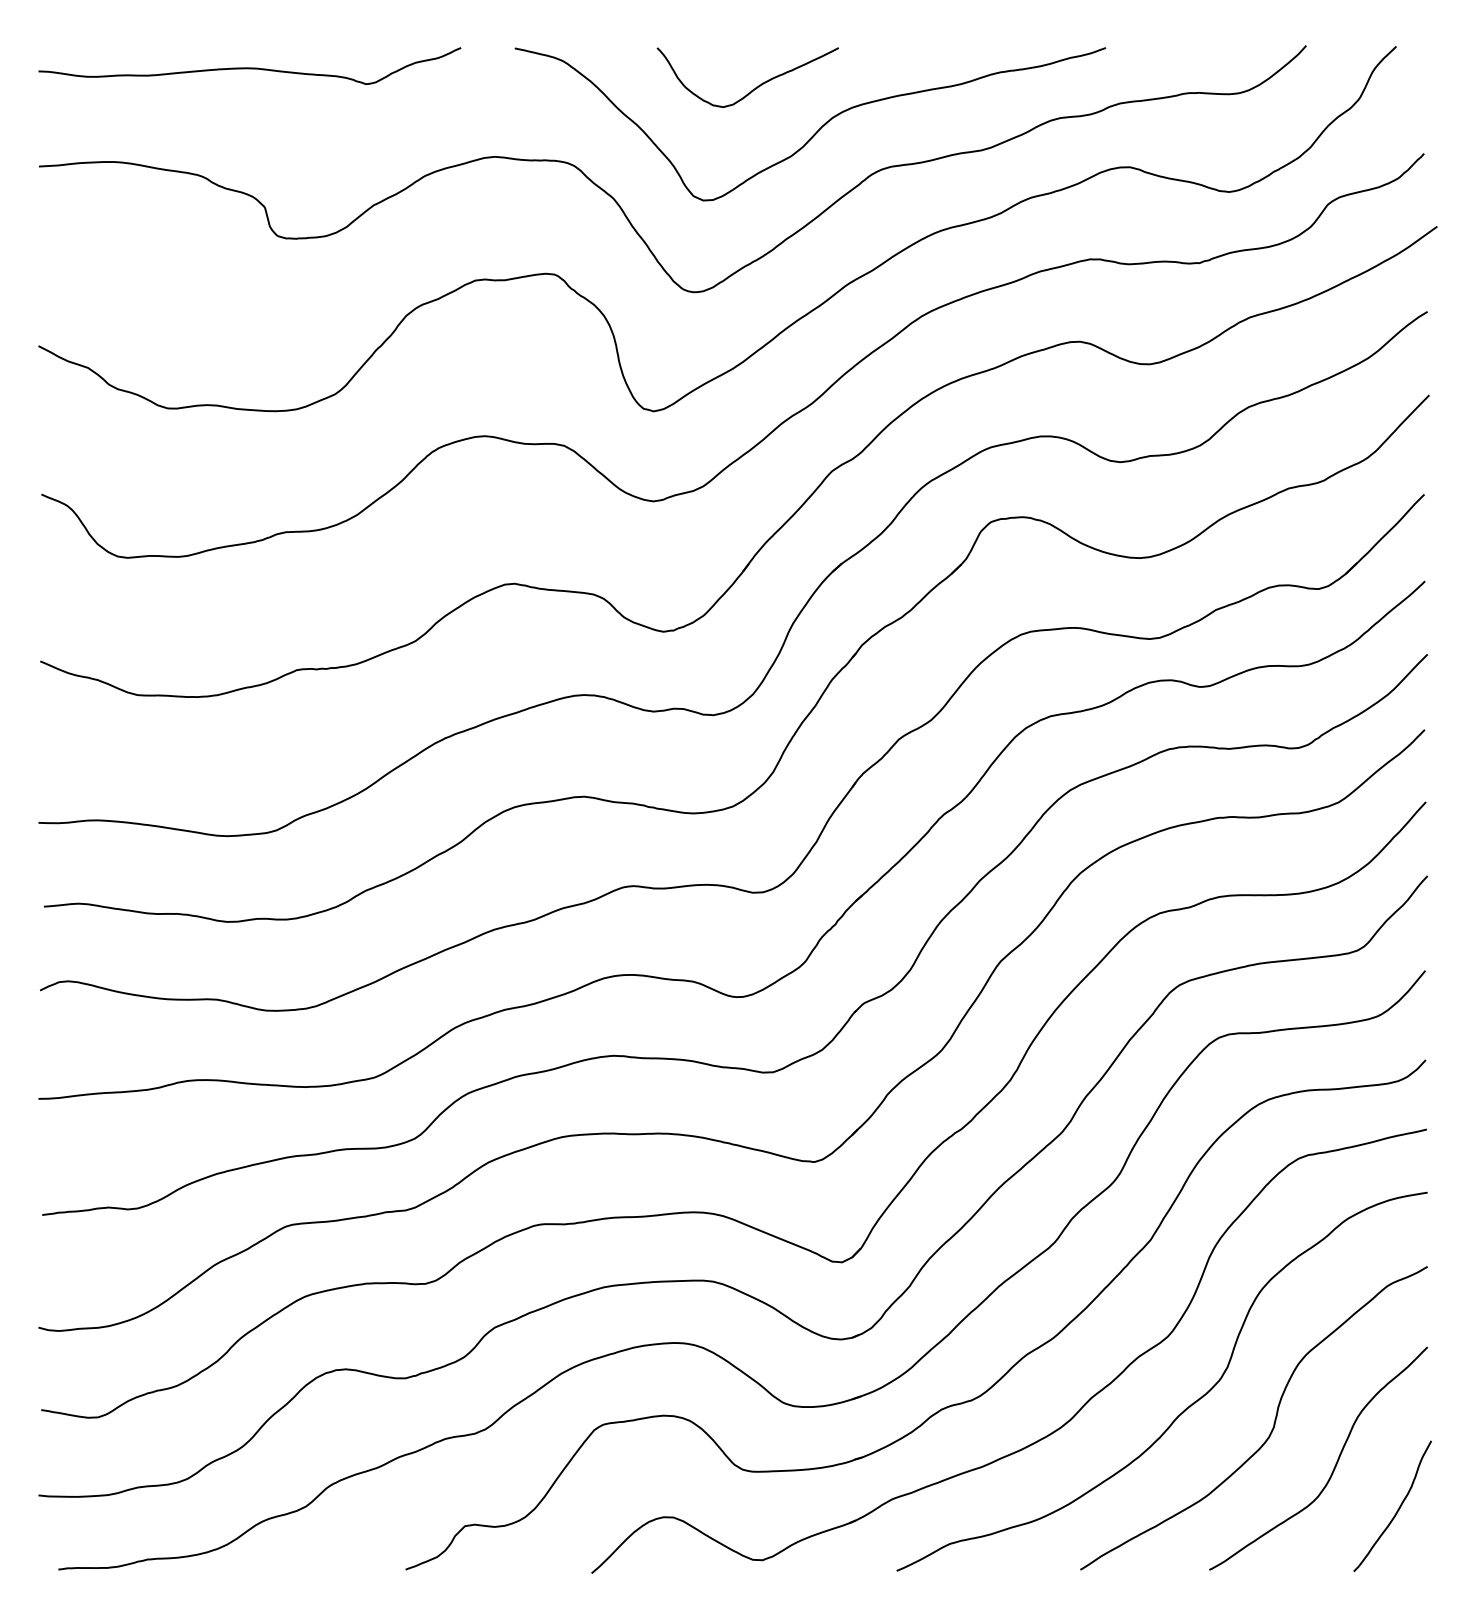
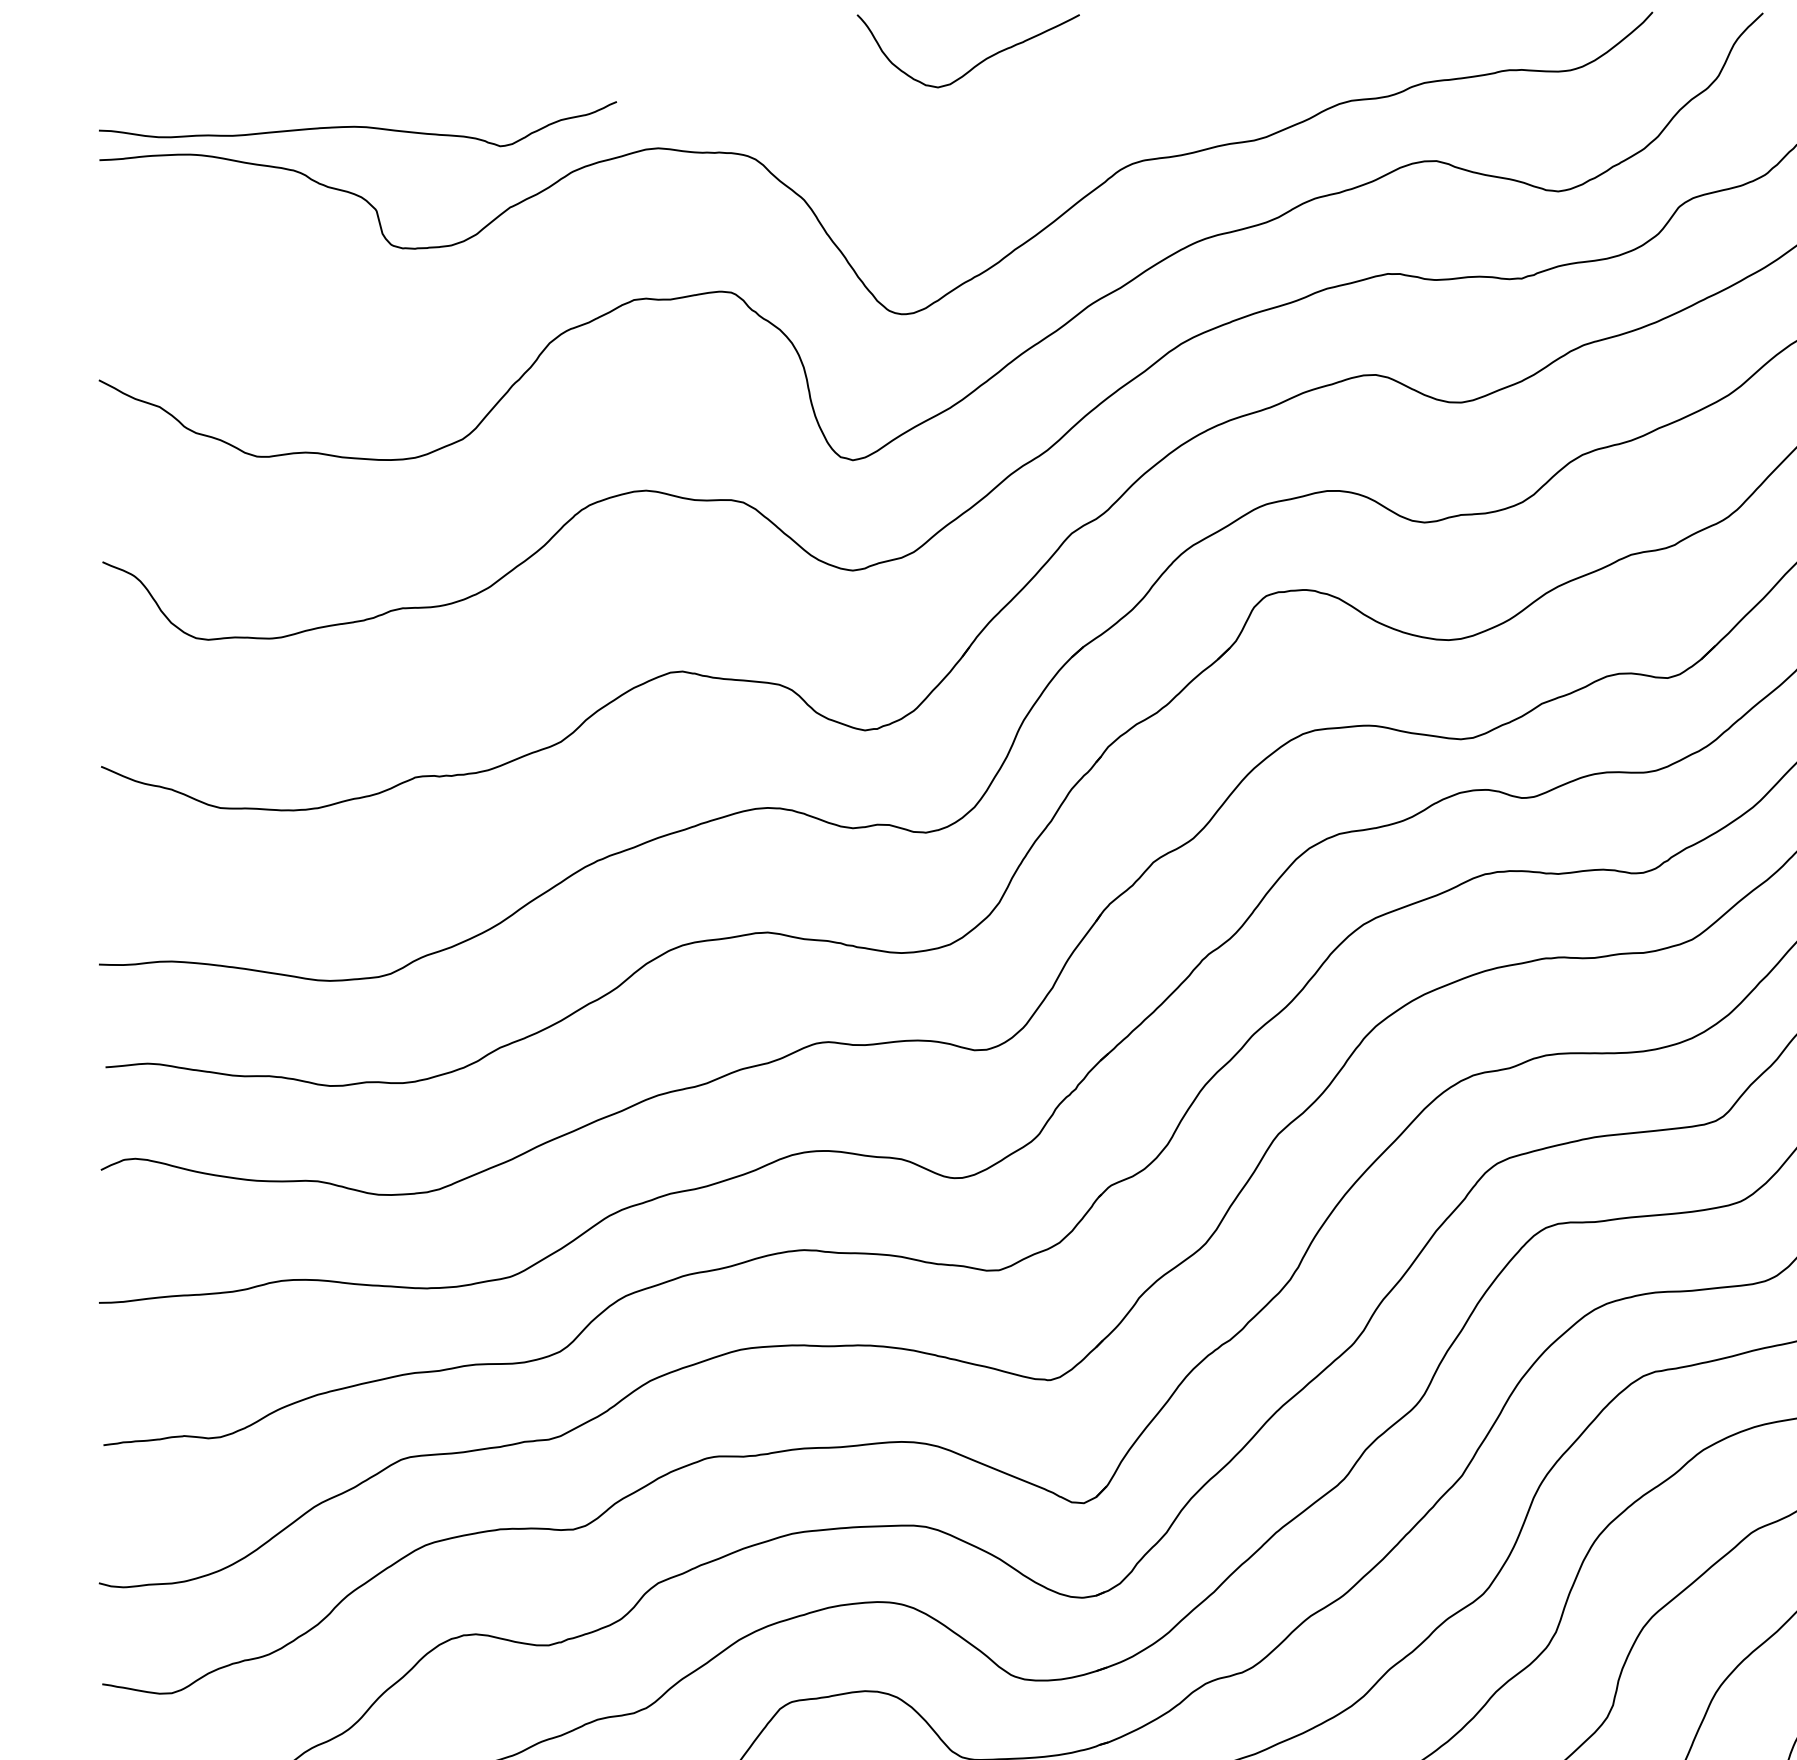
curve: (249, 67) -> (357, 125), moved
curve: (817, 130) -> (1053, 116), removed

